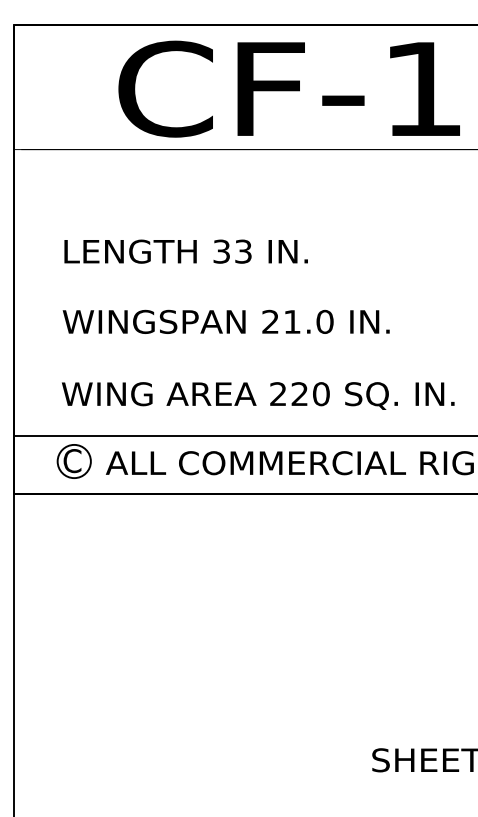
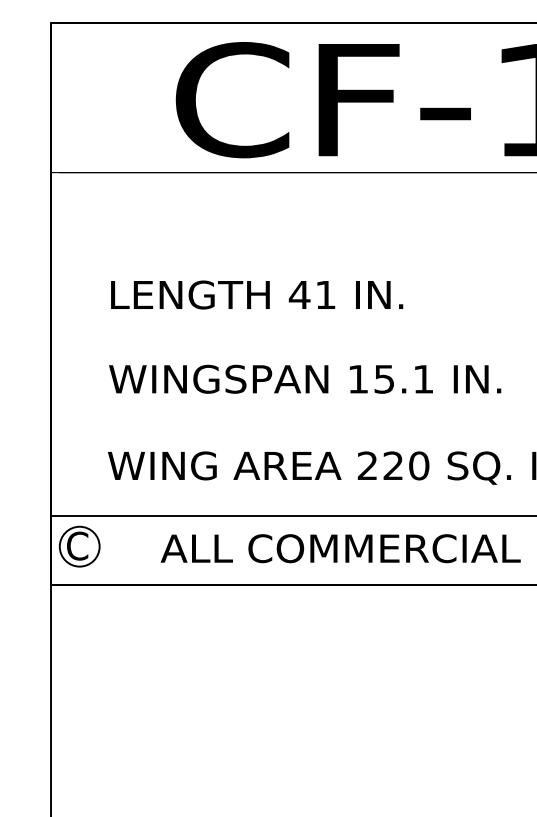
text: (231, 251) -> (311, 294), 33 -> 41
text: (297, 321) -> (390, 378), 21.0 -> 15.1
part: (73, 461) -> (78, 546), moved

